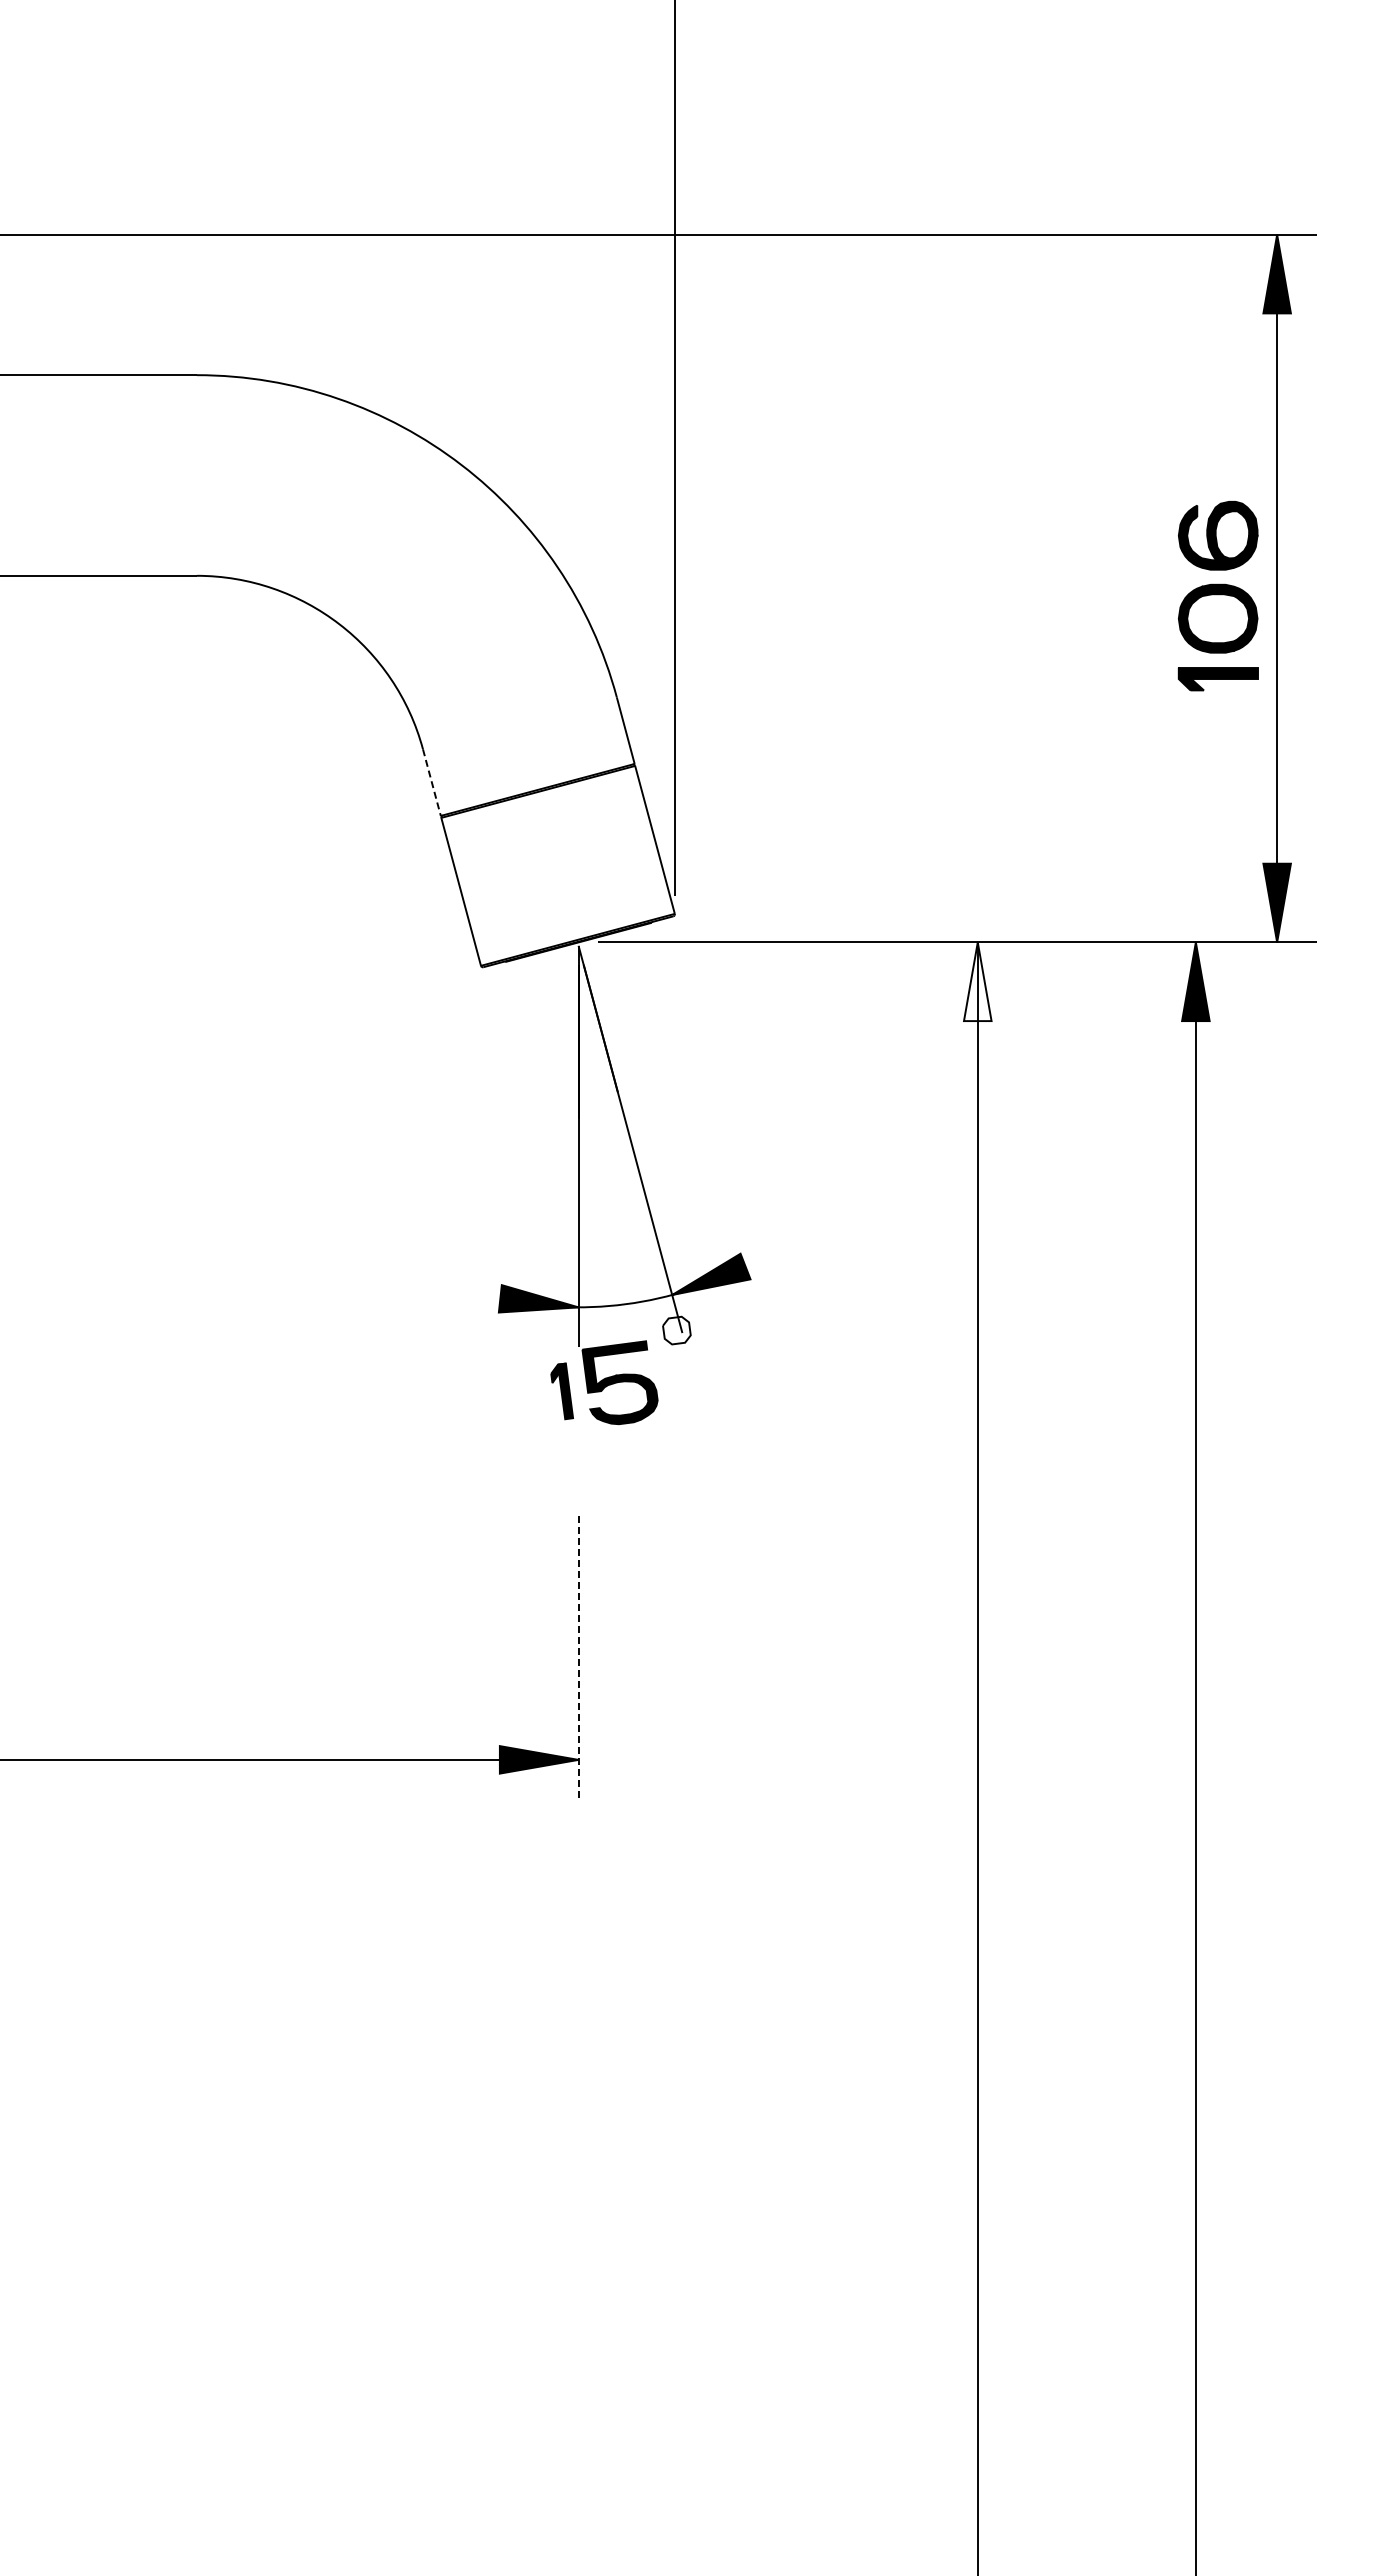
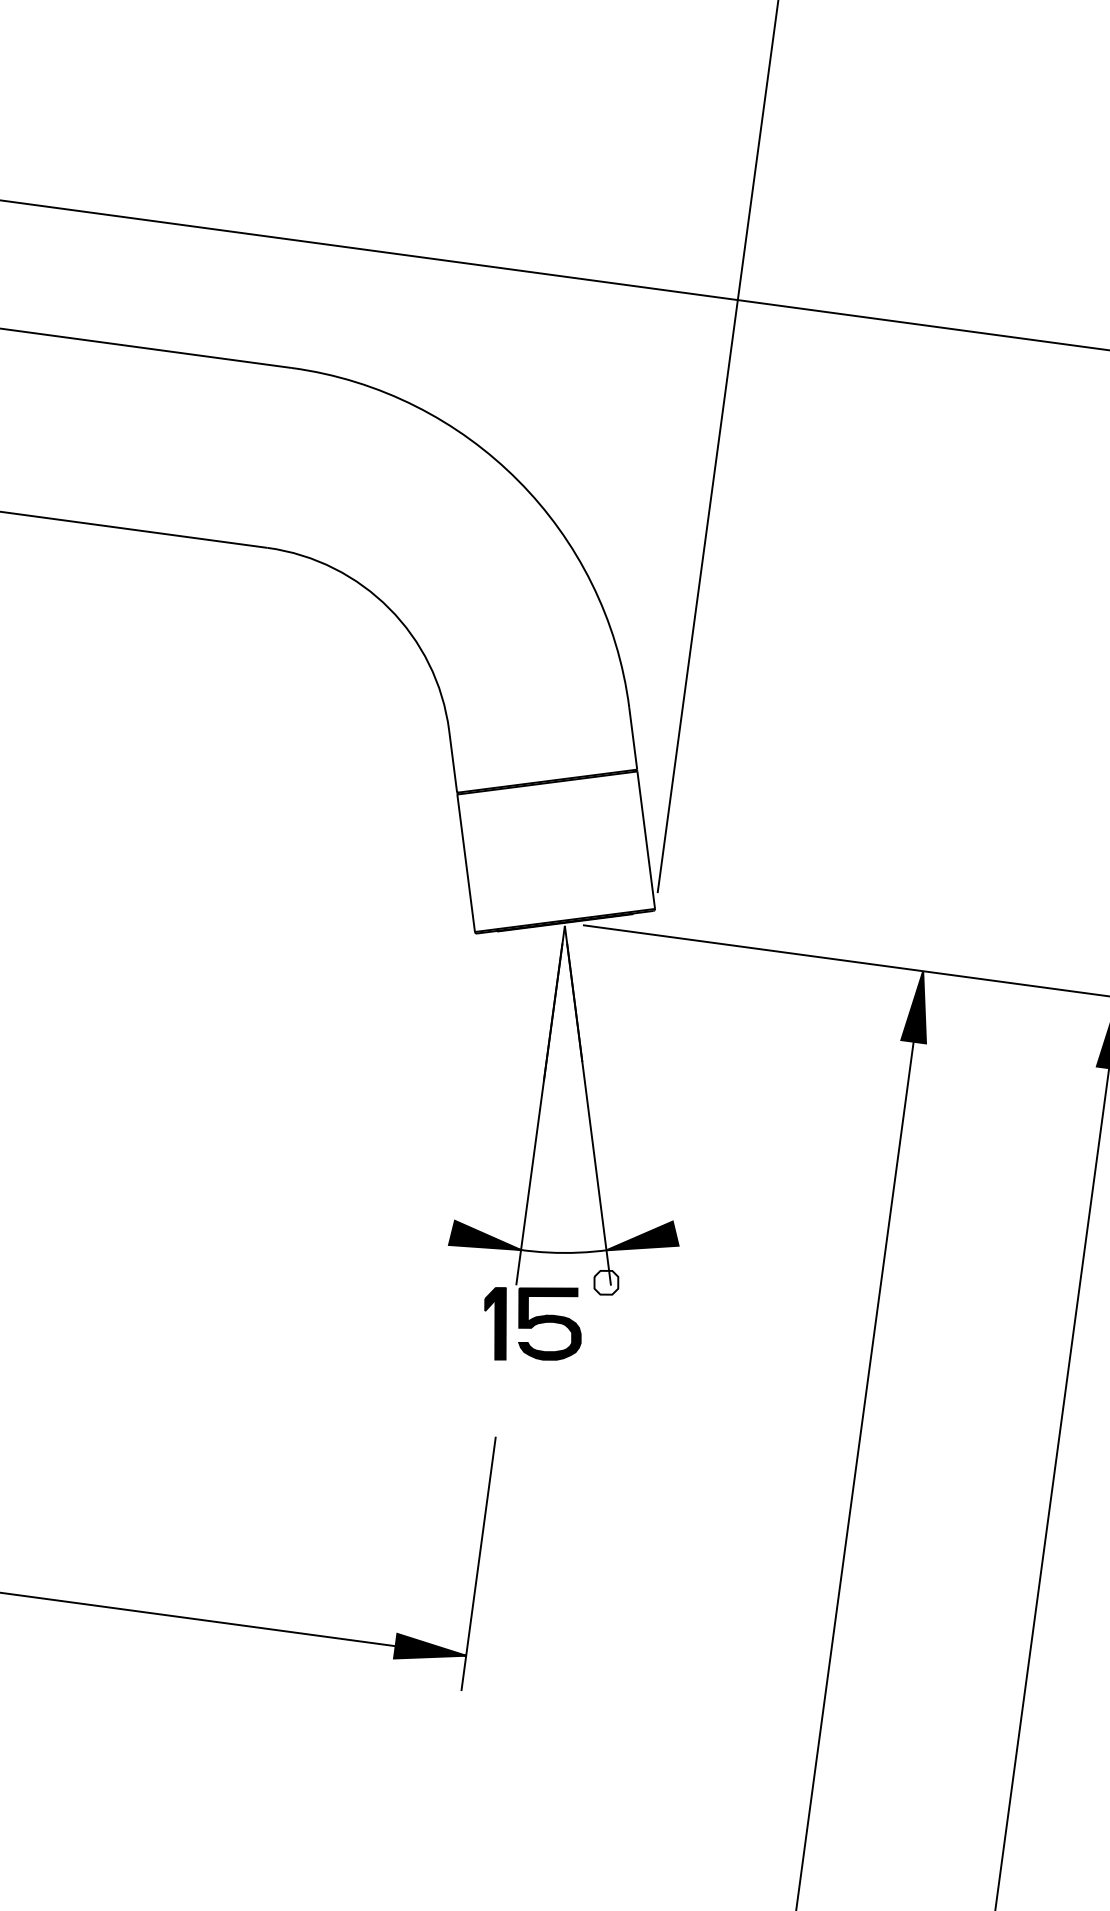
line: (432, 783) -> (453, 762), dashed -> solid
fill: (977, 981) -> (918, 1006), added
part: (561, 1391) -> (495, 1323), size x1.43
line: (578, 1657) -> (478, 1563), dashed -> solid

